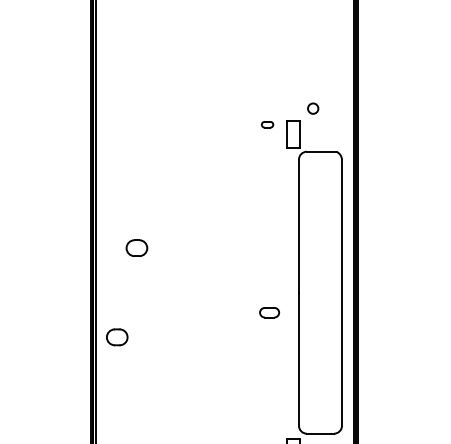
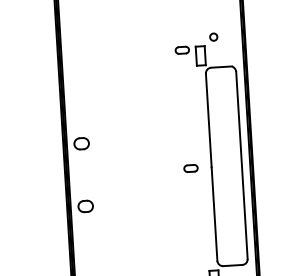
part: (267, 124) -> (182, 50), size x1.67
part: (136, 247) -> (81, 143), moved
part: (269, 312) -> (190, 168), moved

